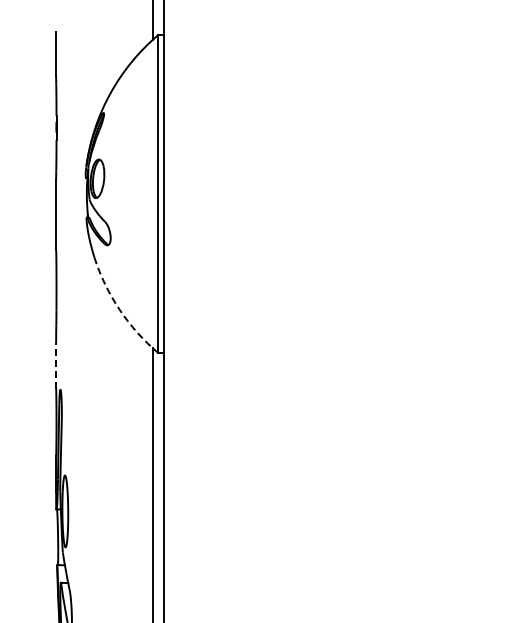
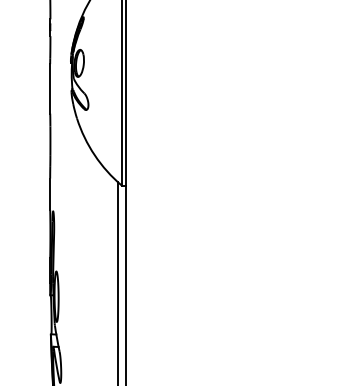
arc: (119, 309) -> (94, 155), dashed -> solid
line: (56, 365) -> (50, 194), dashed -> solid

